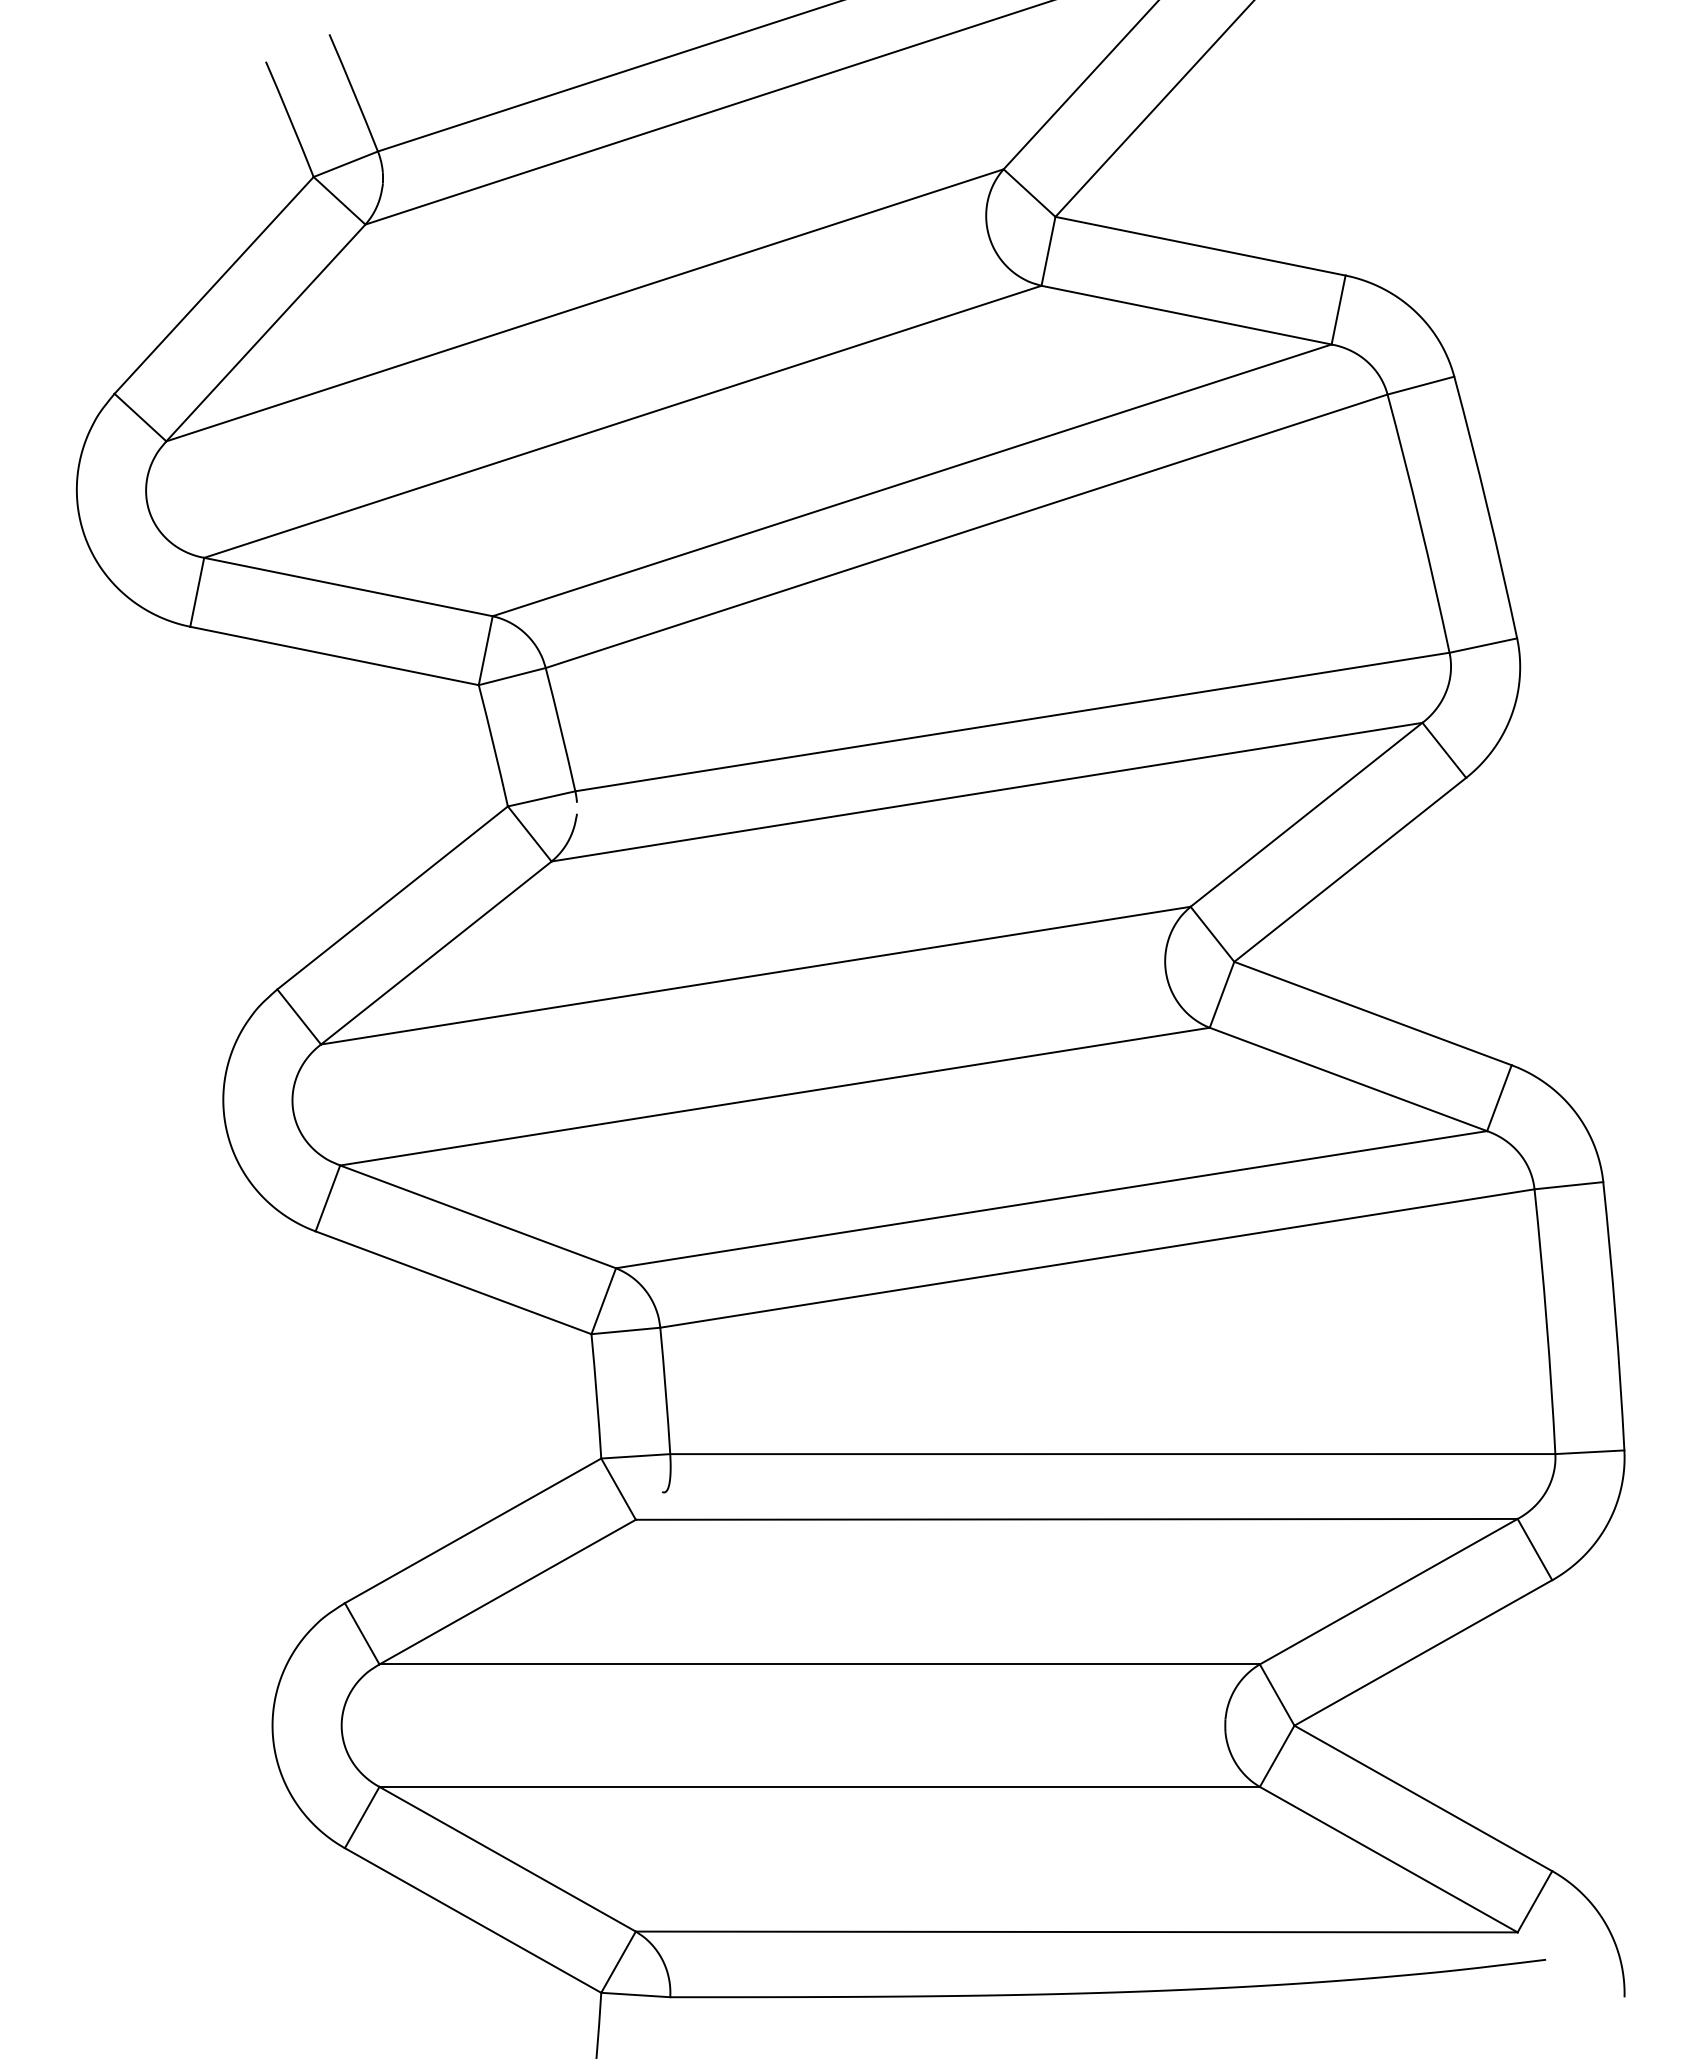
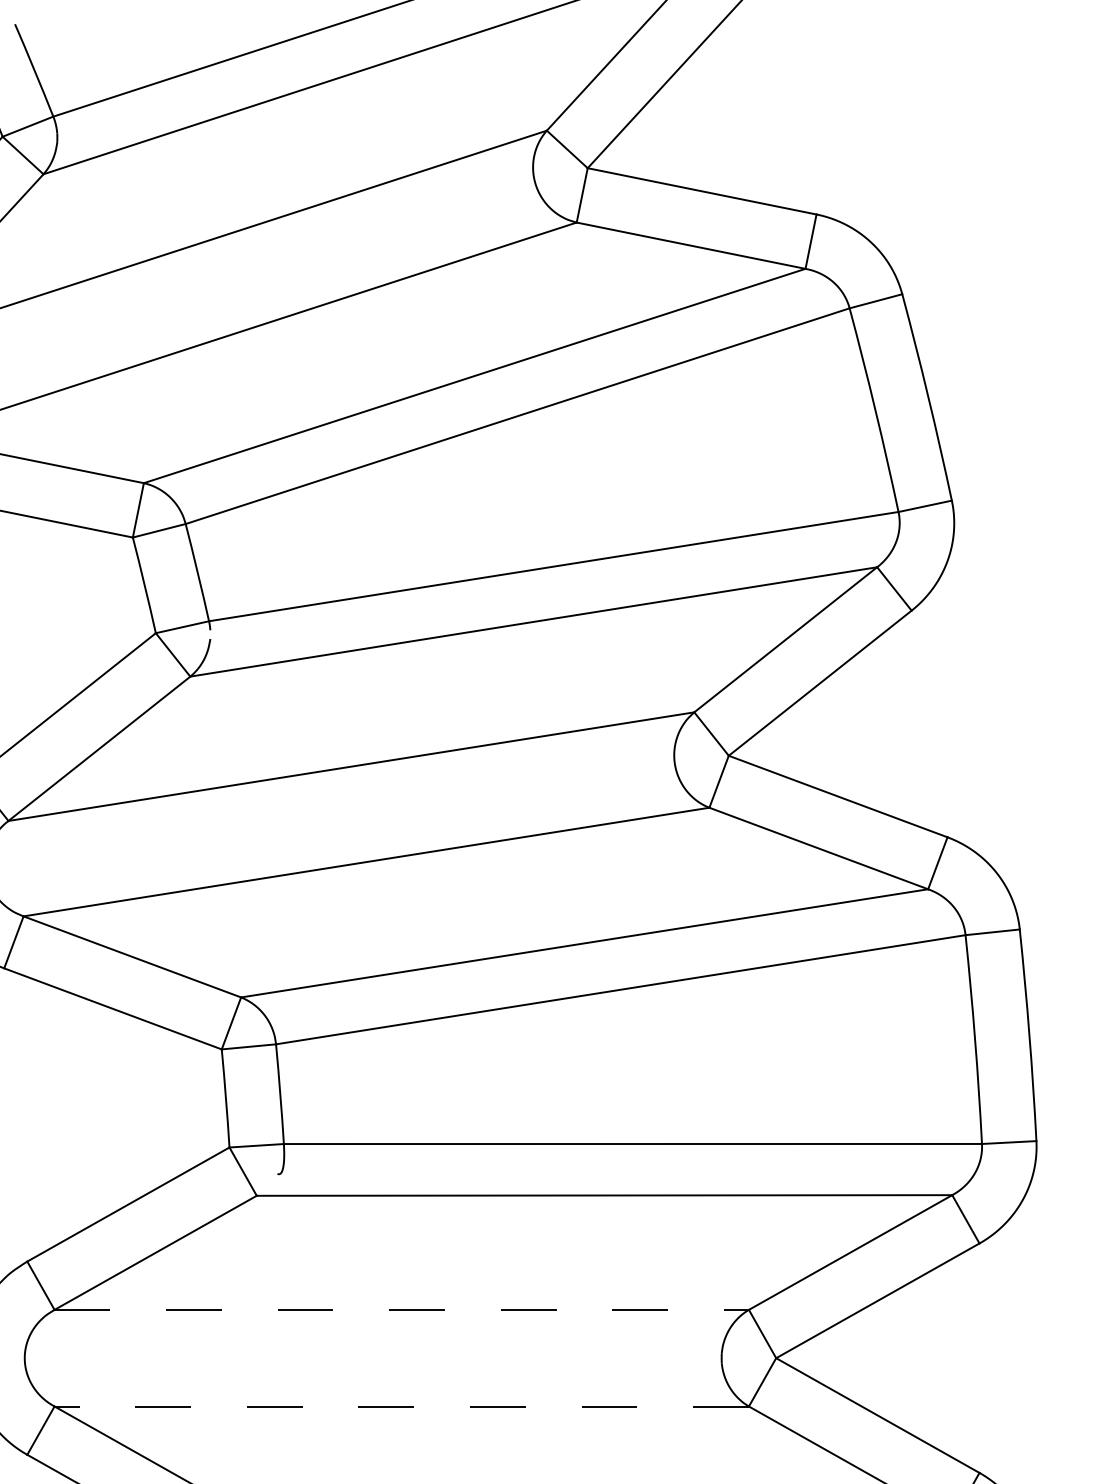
line: (820, 1664) -> (402, 1309), solid -> dashed
line: (819, 1786) -> (401, 1406), solid -> dashed

